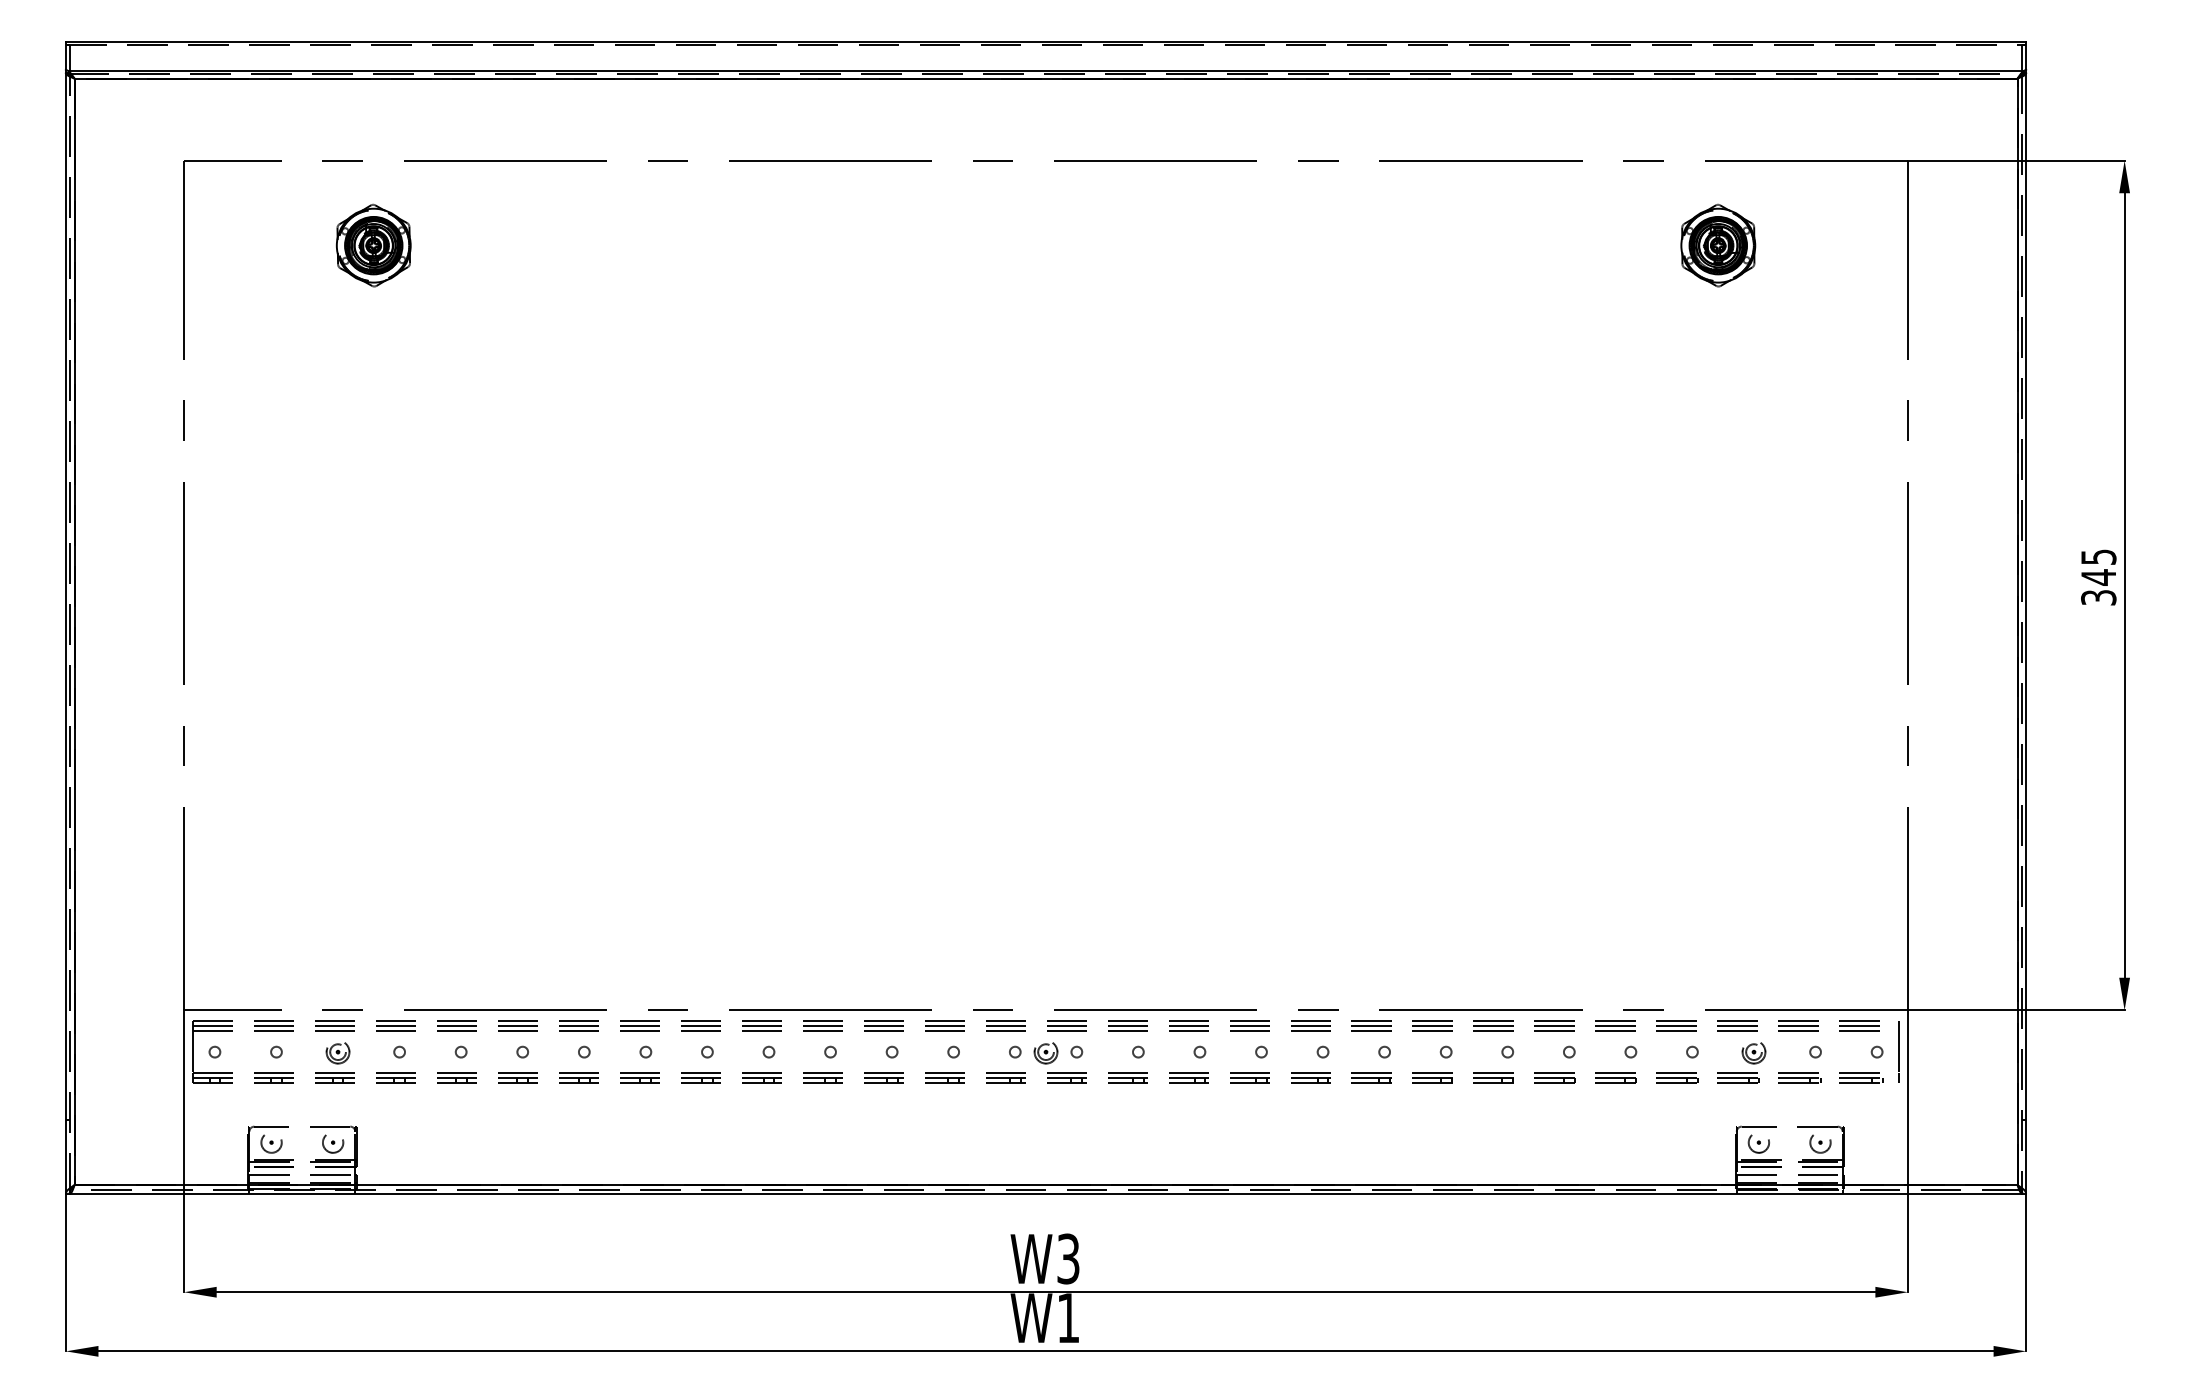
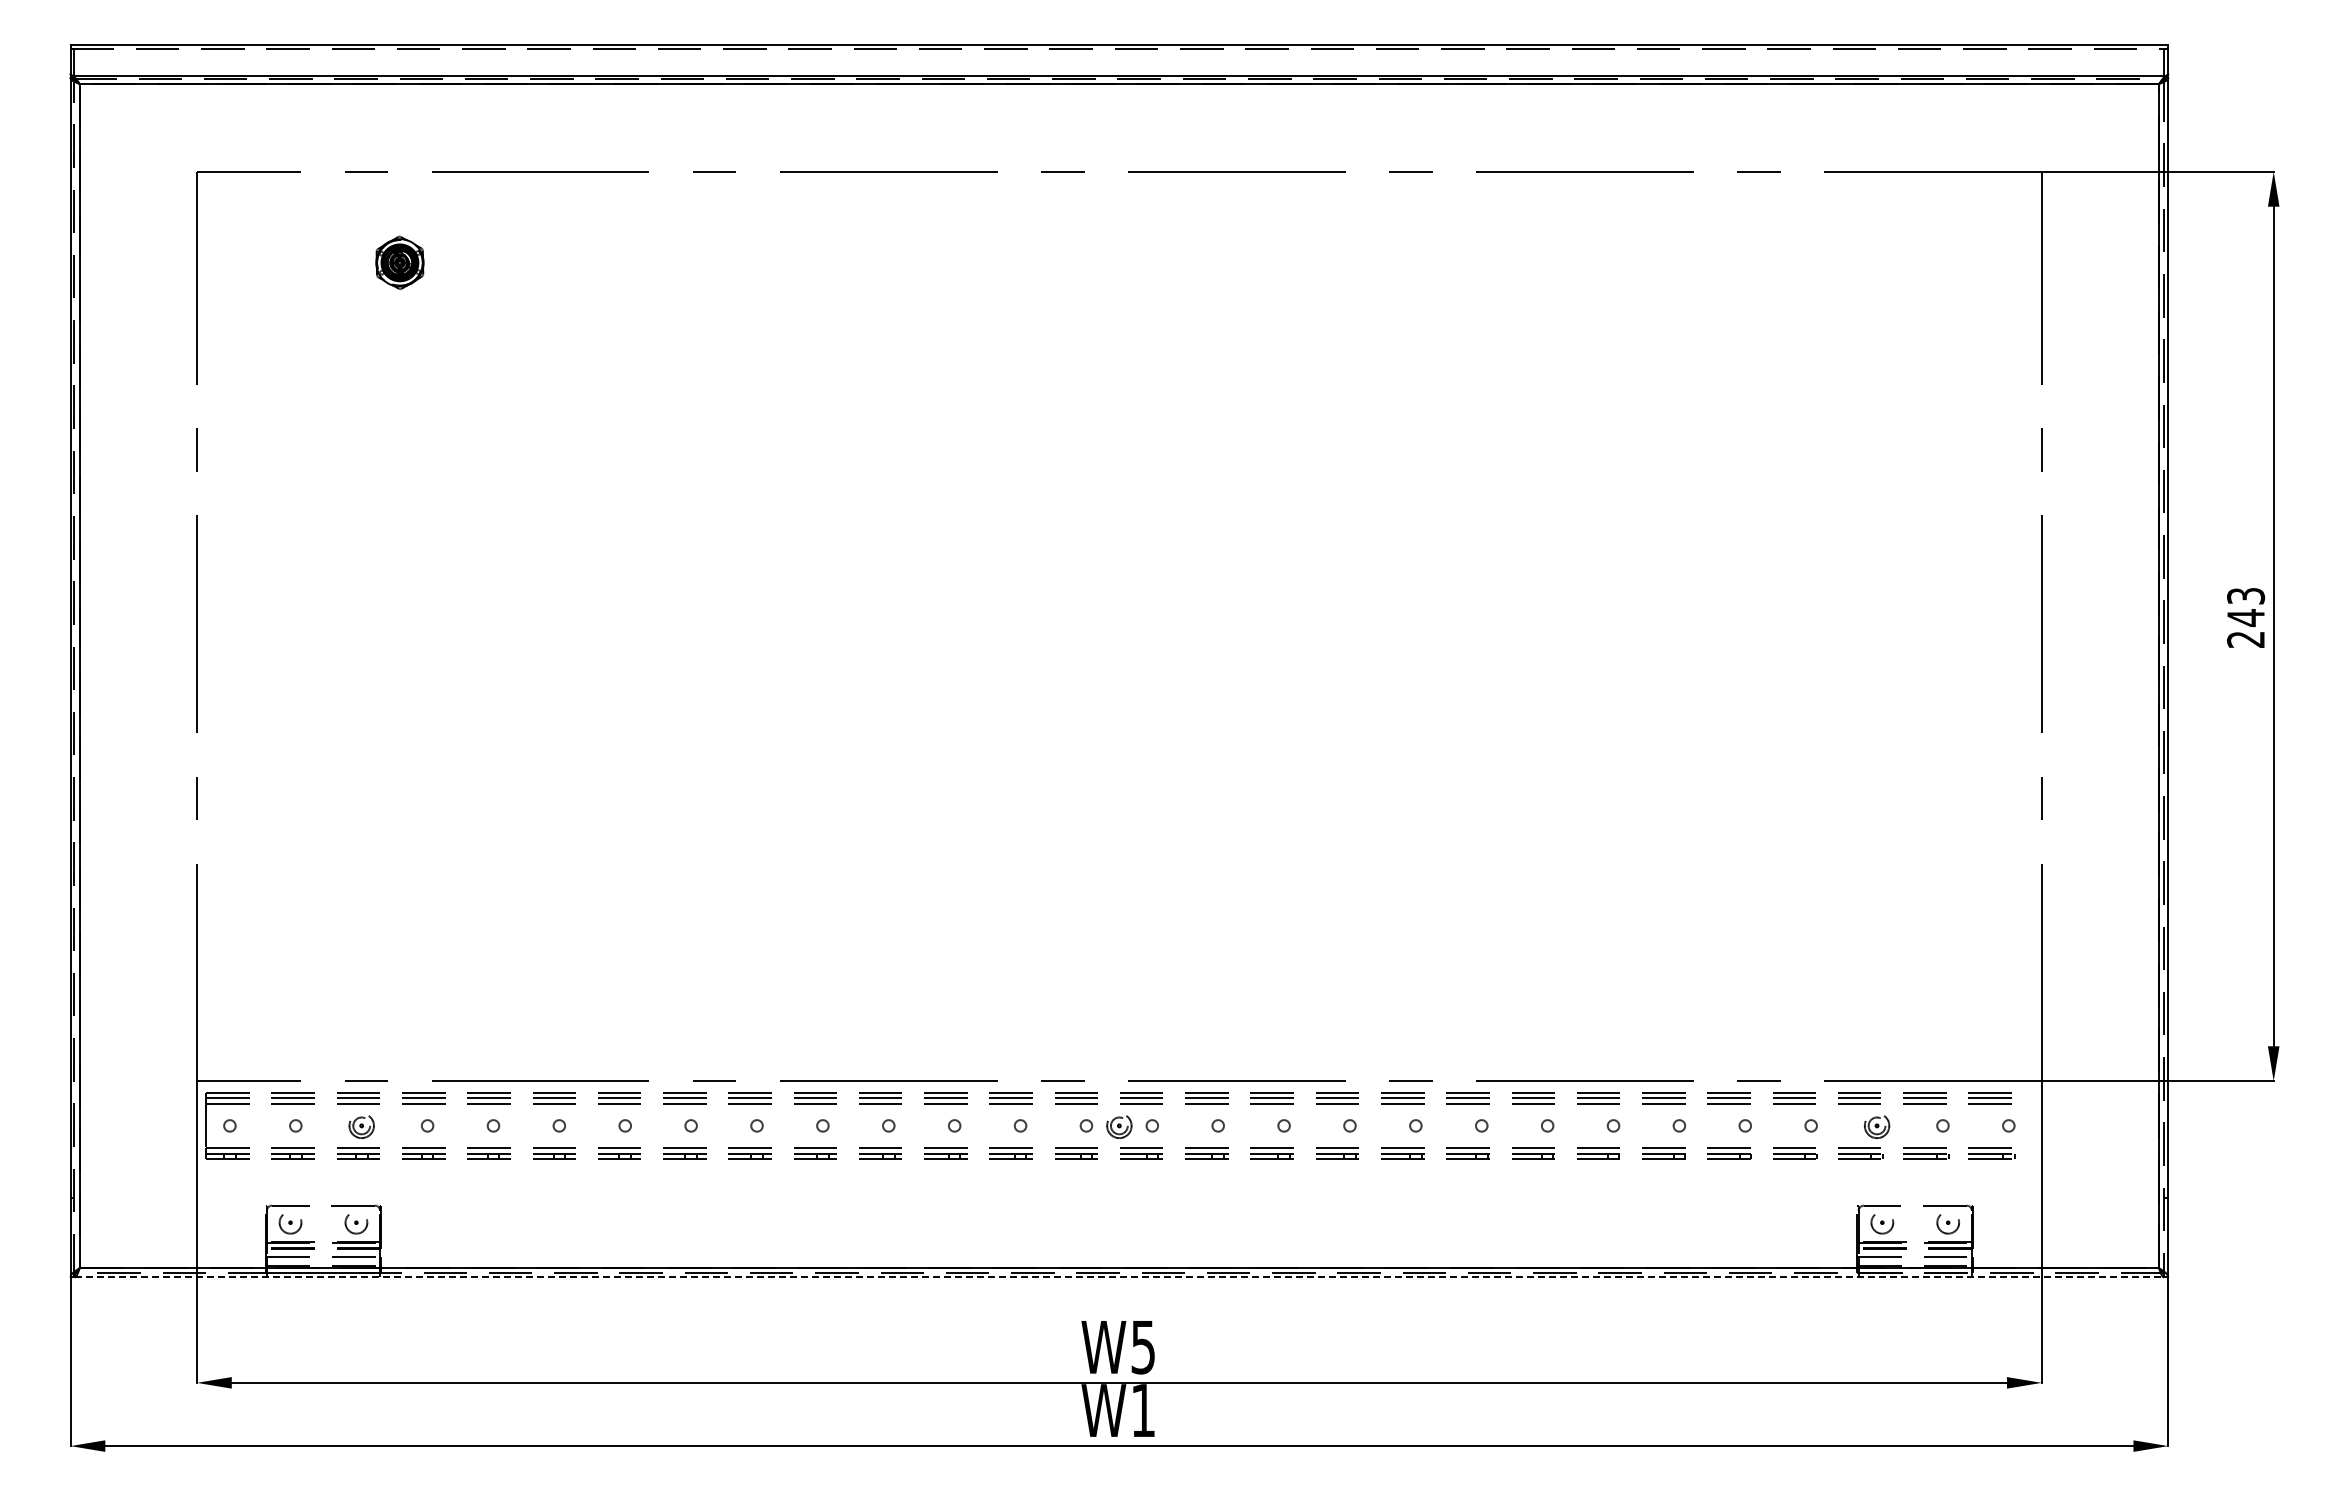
part: (373, 245) -> (399, 262), size x0.6
part: (1717, 245) -> (1838, 262), removed
text: (2099, 577) -> (2246, 617), 345 -> 243
line: (1899, 1051) -> (2032, 1125), removed
line: (1046, 1193) -> (1119, 1277), solid -> dashed
text: (1068, 1258) -> (1143, 1346), W3 -> W5

